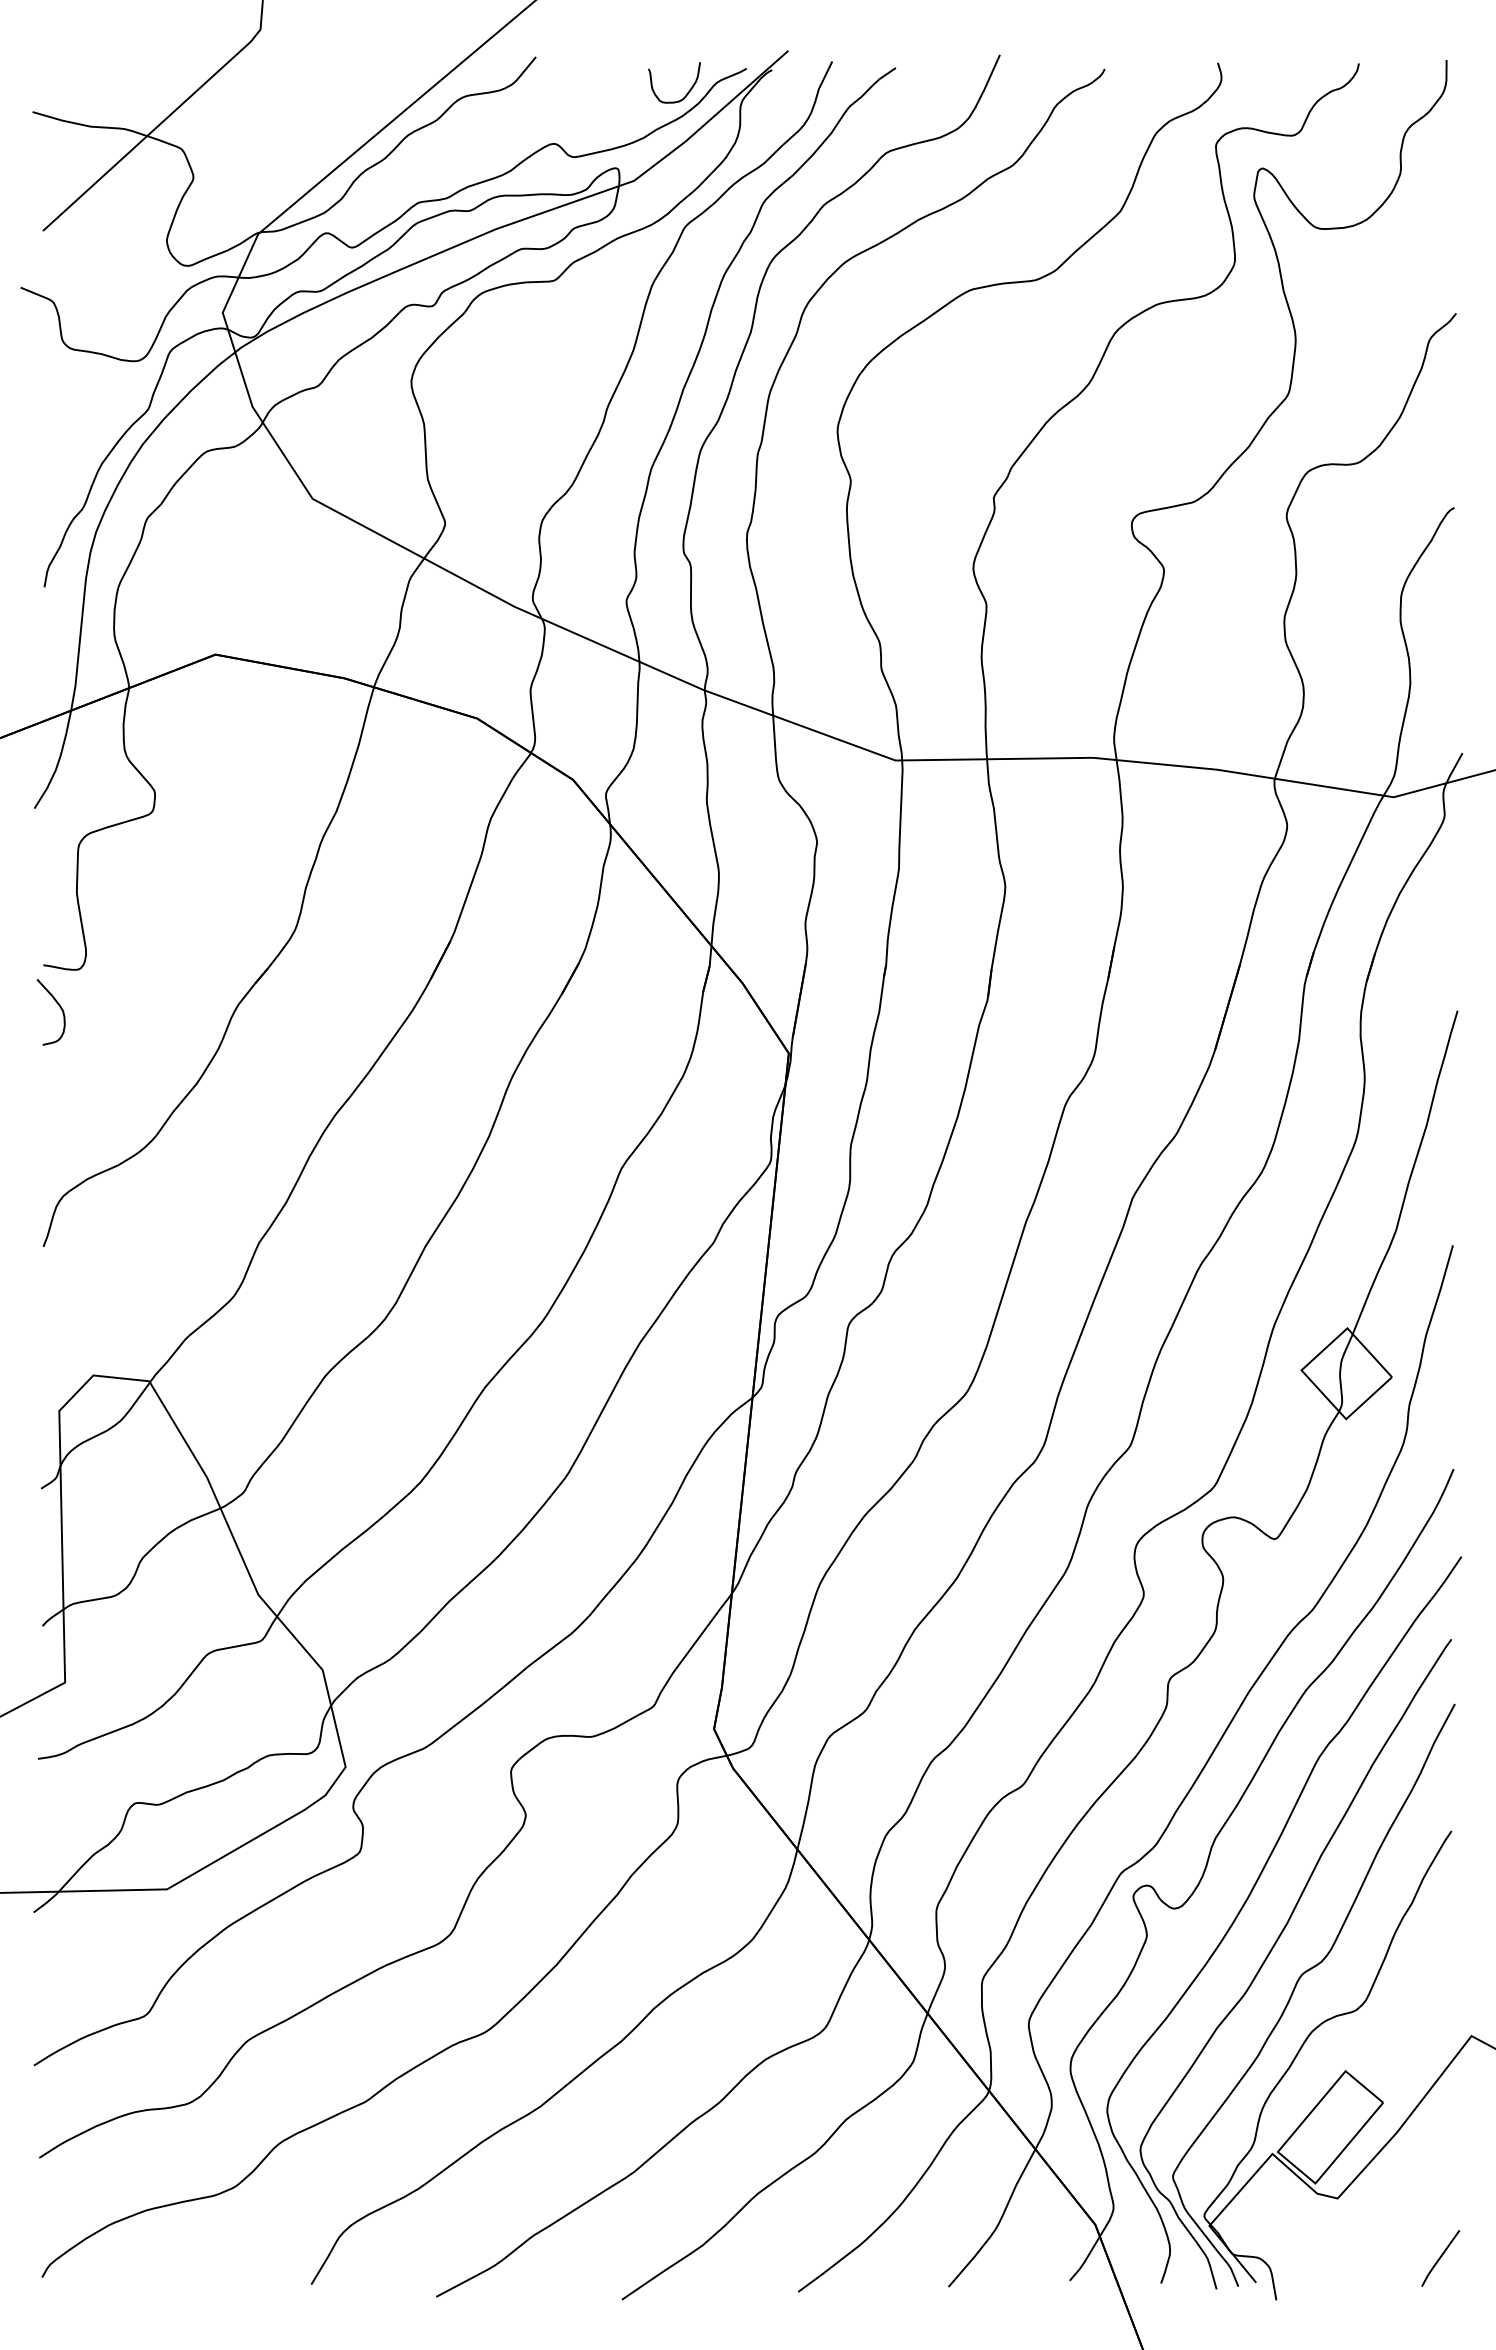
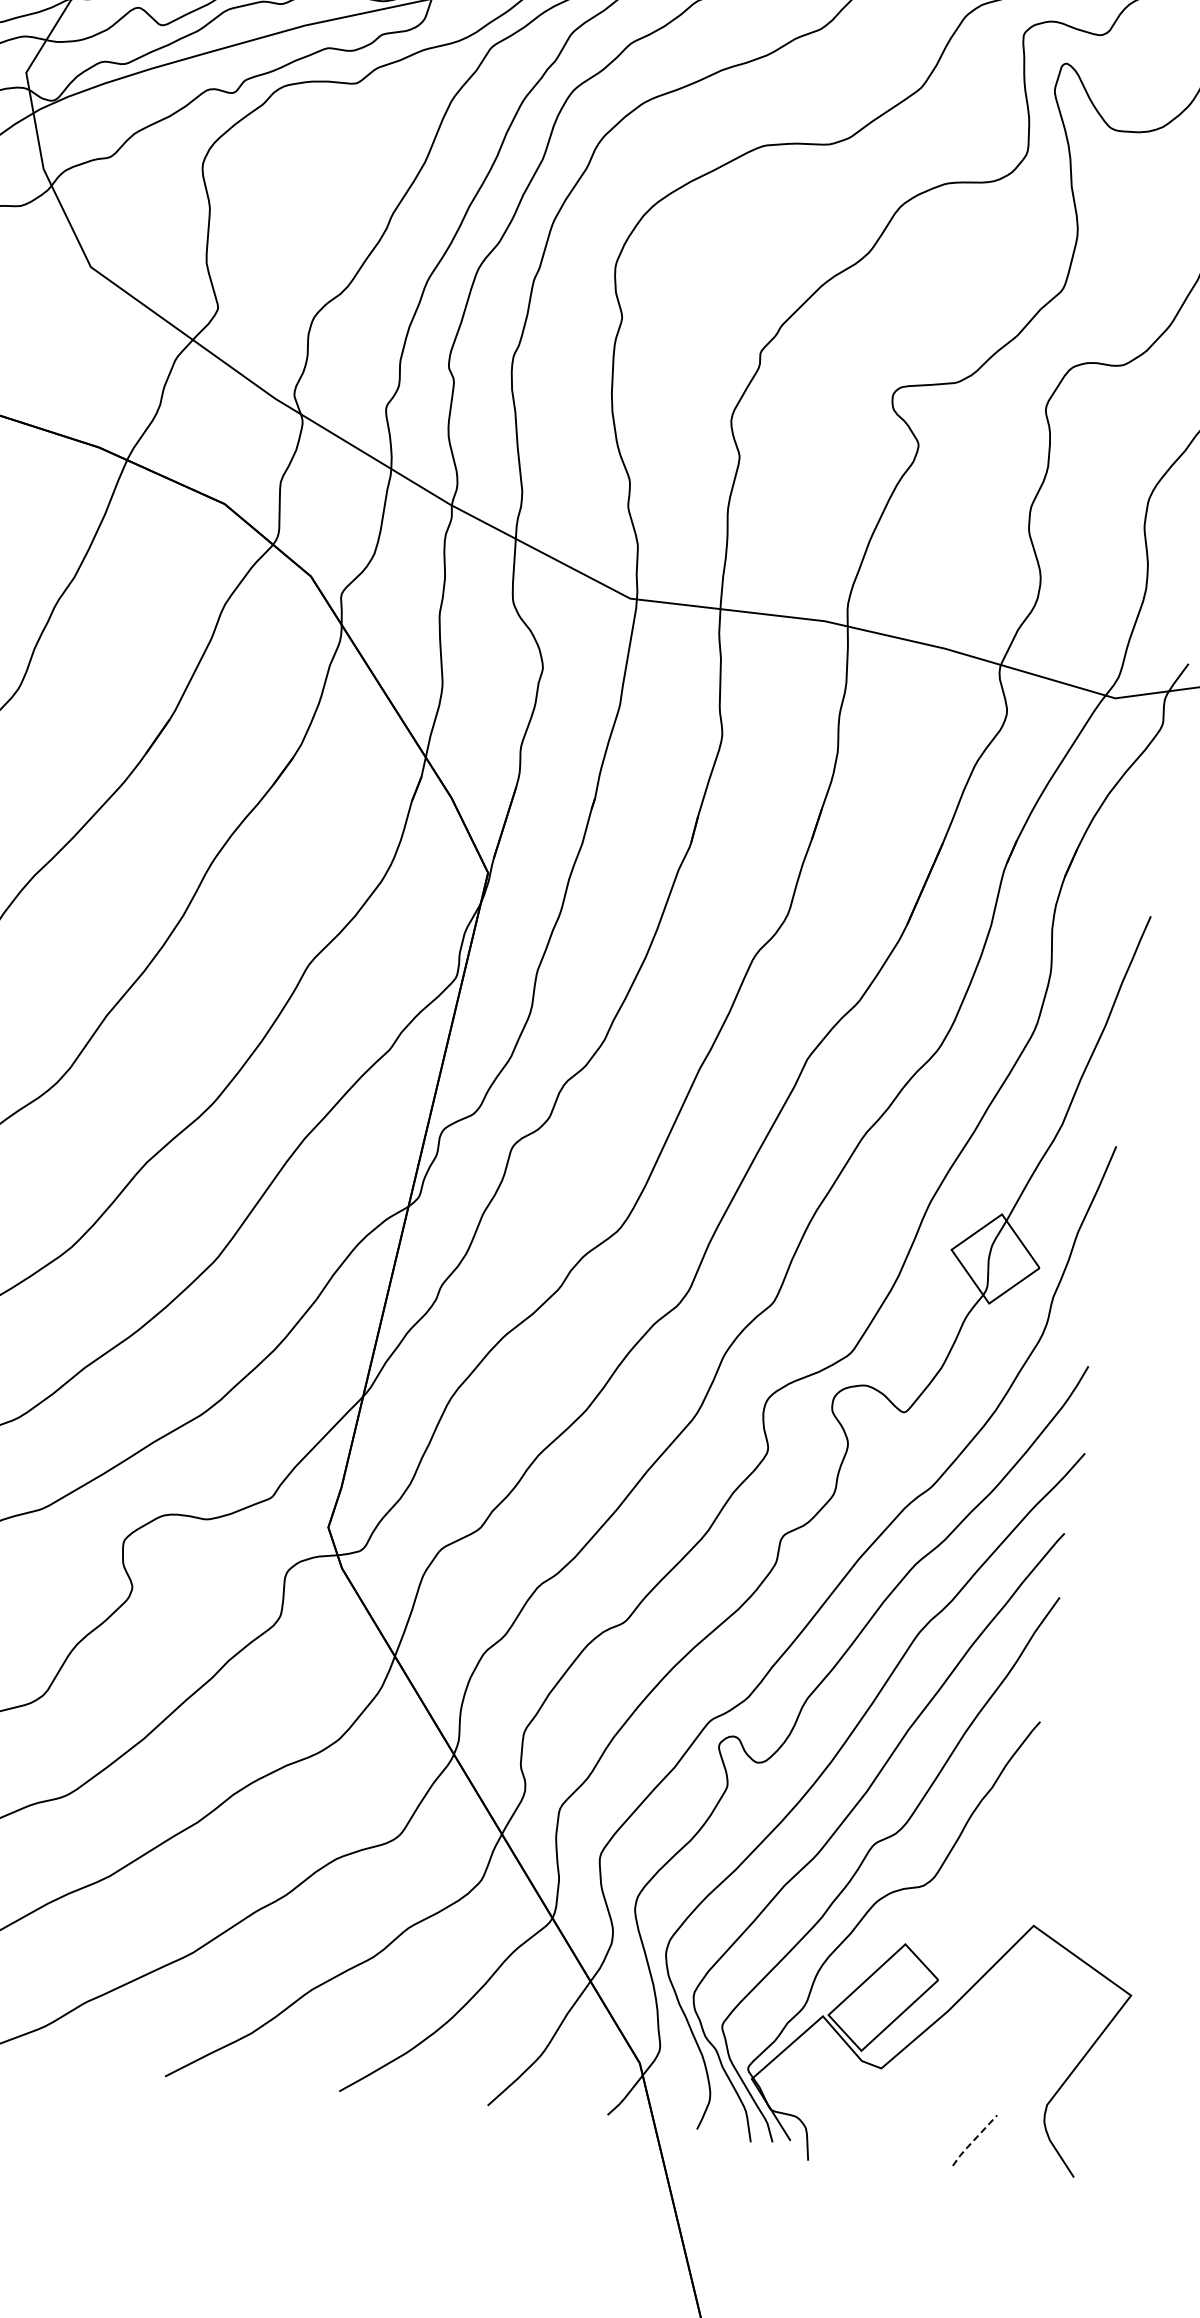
line: (1439, 2258) -> (973, 2140), solid -> dashed

